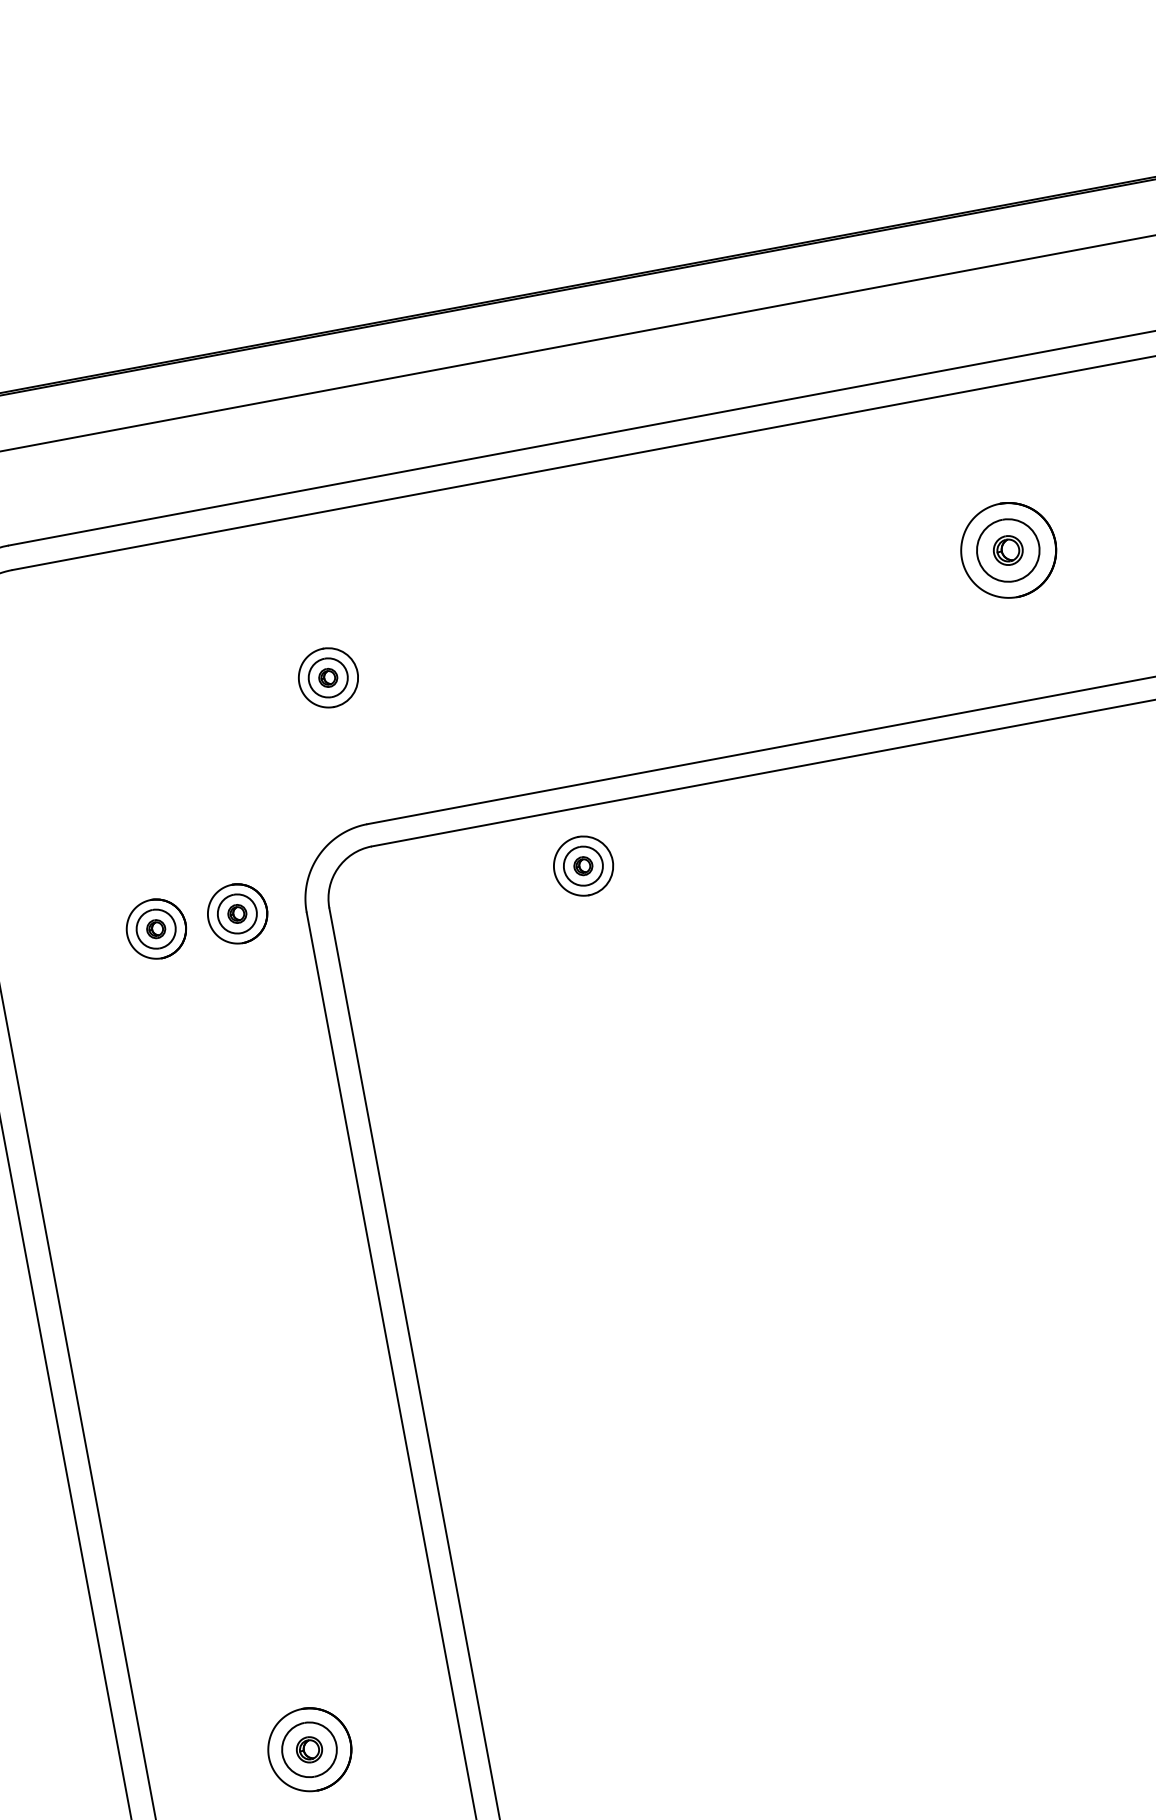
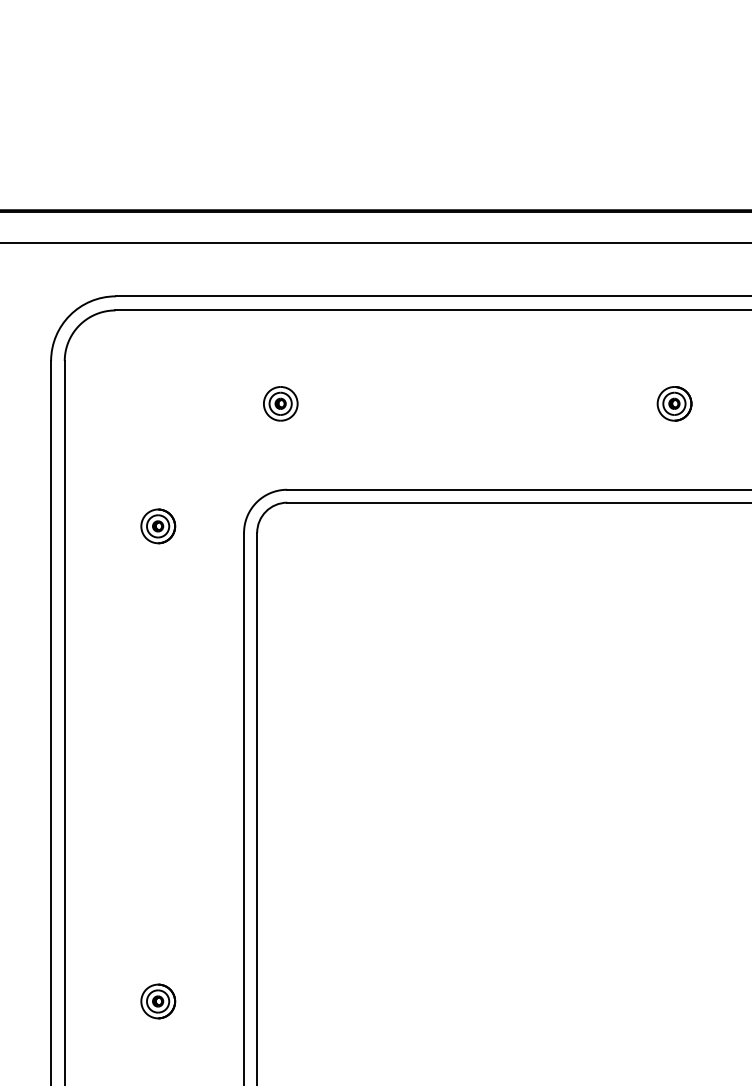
part: (1008, 549) -> (674, 403), size x0.62
part: (582, 865) -> (403, 535), removed
part: (238, 914) -> (205, 526), removed
part: (310, 1749) -> (158, 1001), size x0.71

